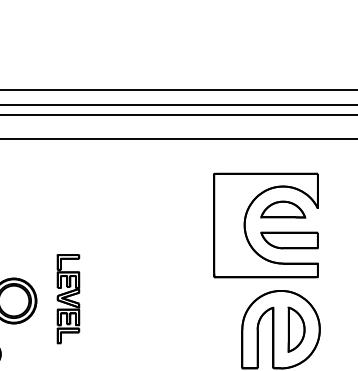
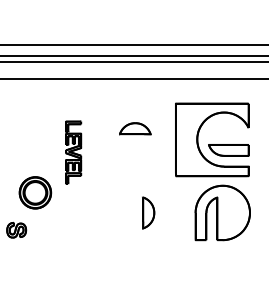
part: (283, 209) -> (135, 128), moved
part: (68, 299) -> (73, 152), moved
part: (296, 329) -> (148, 212), moved

